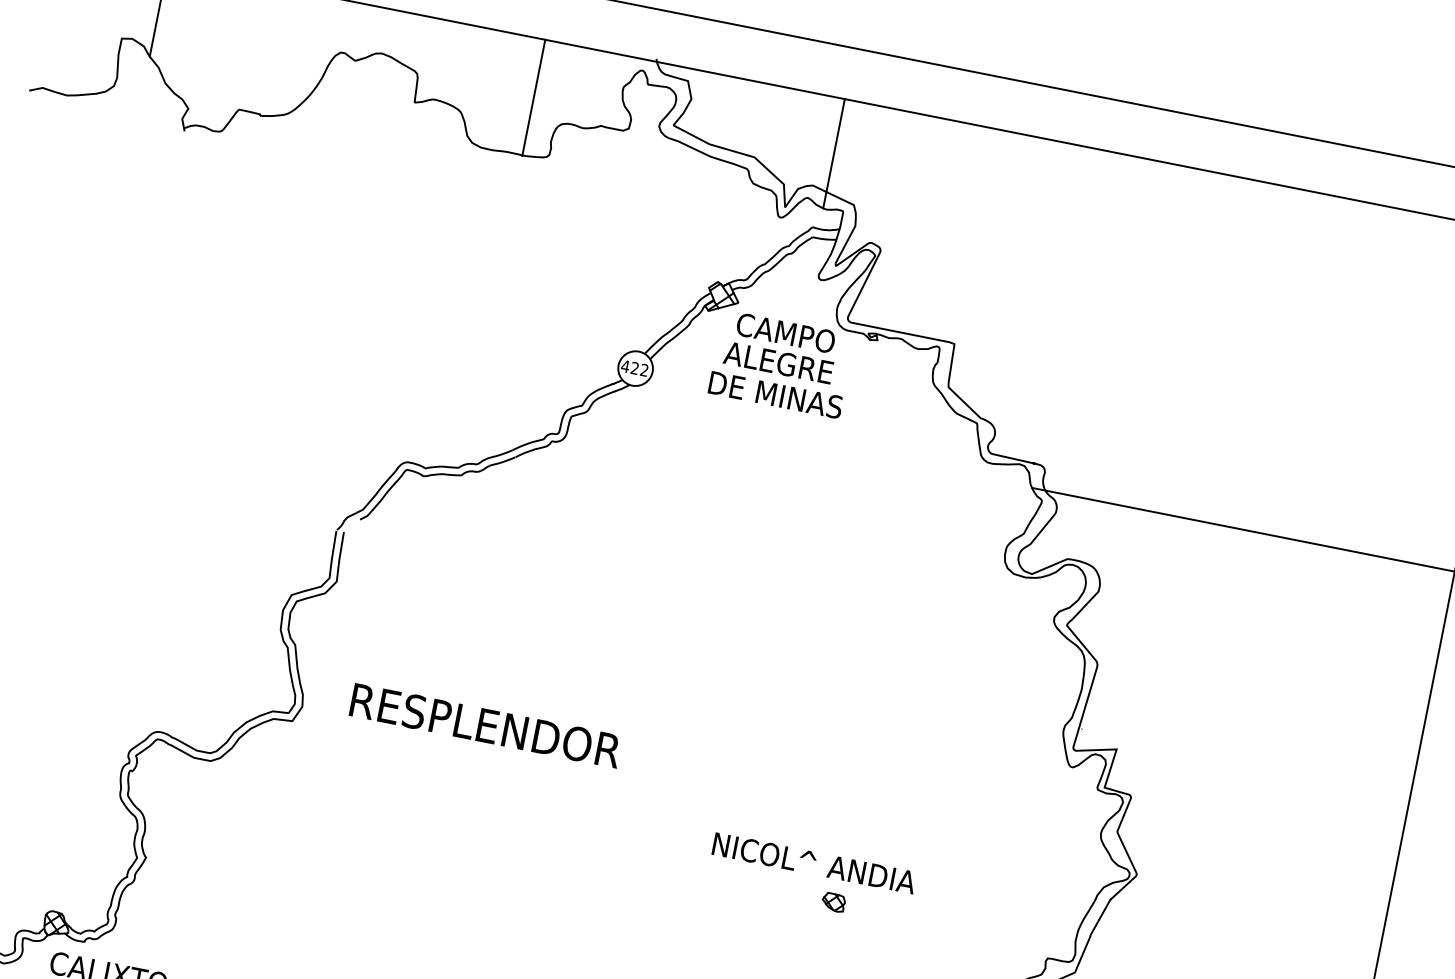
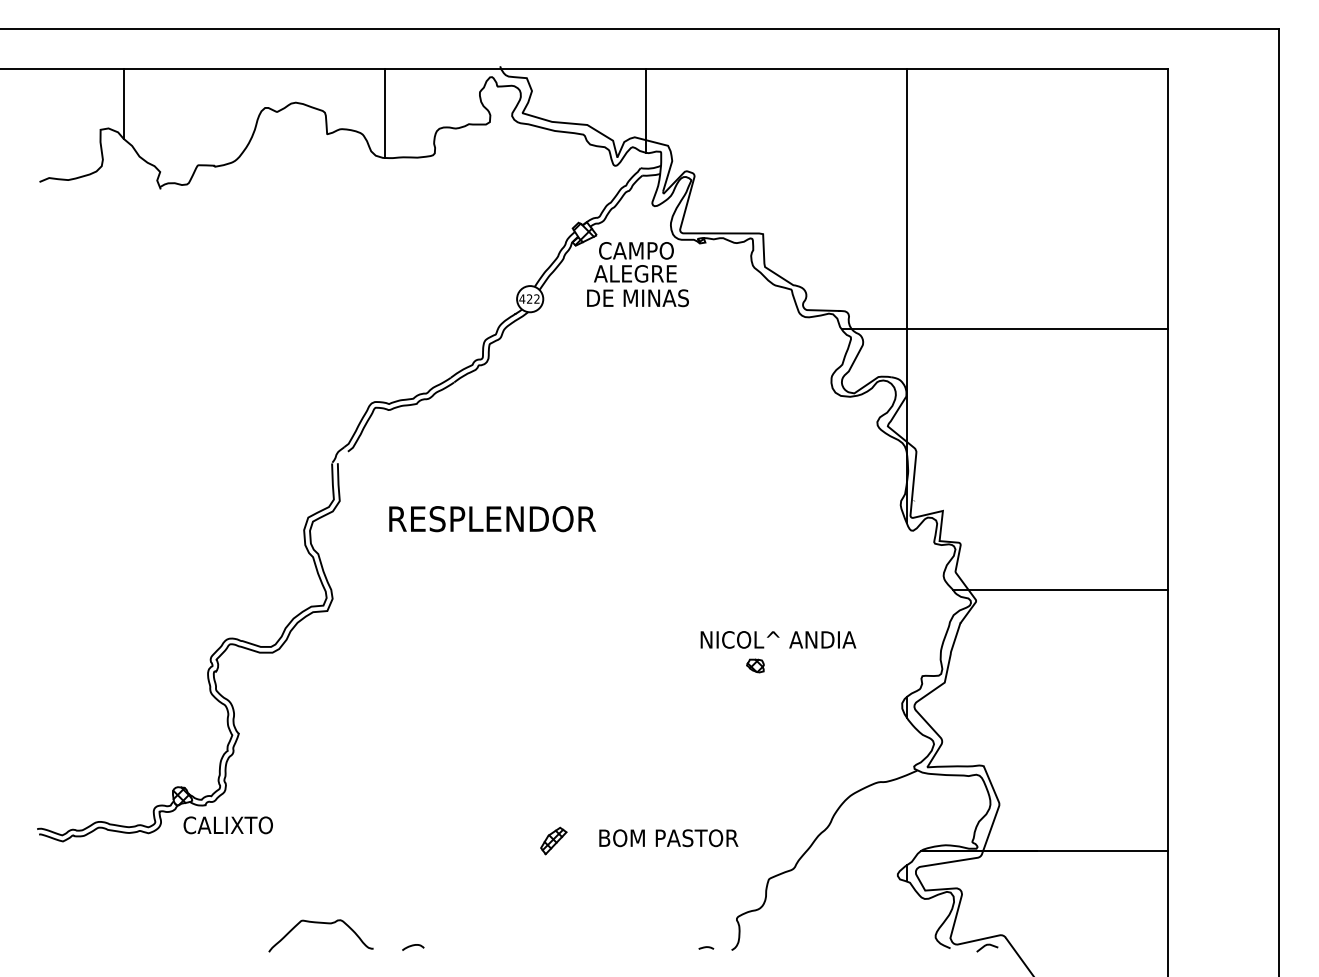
line: (533, 98) -> (384, 113), moved
line: (1124, 460) -> (906, 295), added
text: (485, 726) -> (492, 519), moved
text: (814, 862) -> (778, 639), moved
line: (1248, 882) -> (1060, 590), added

